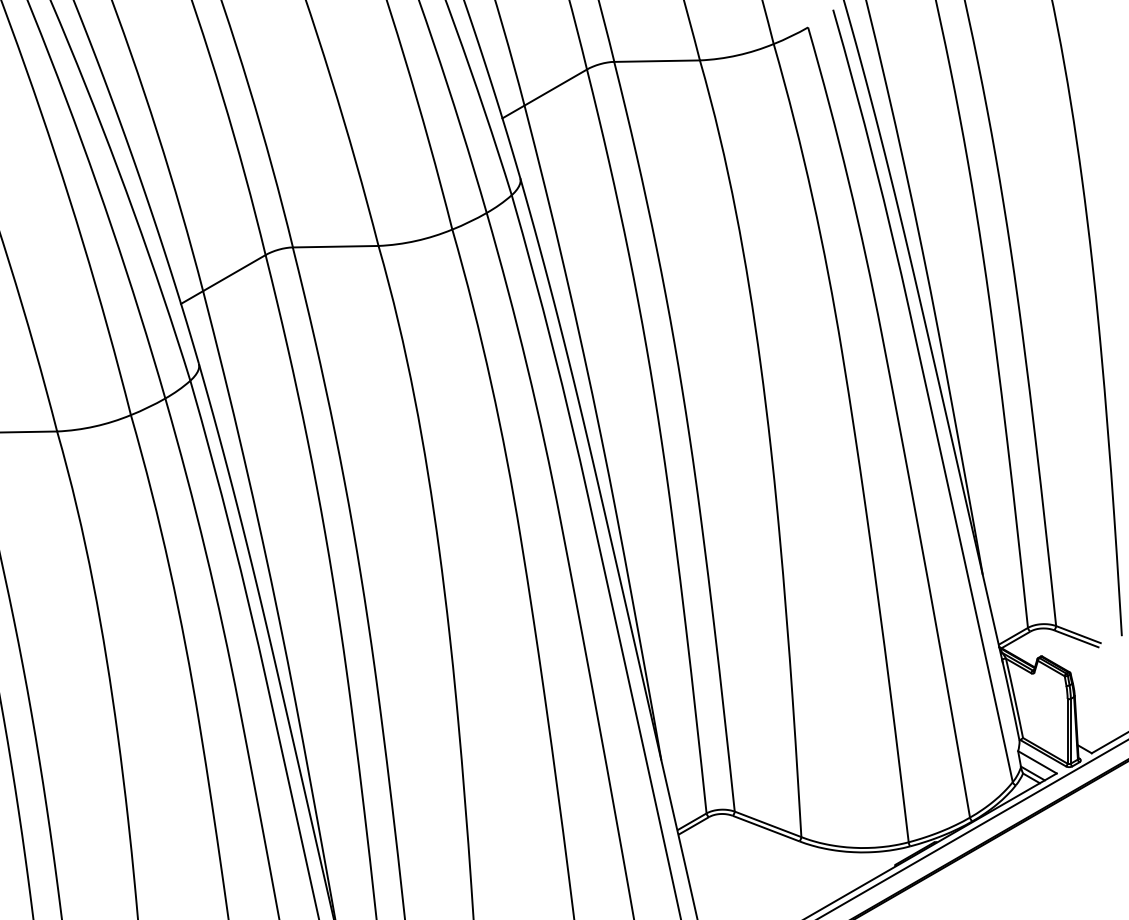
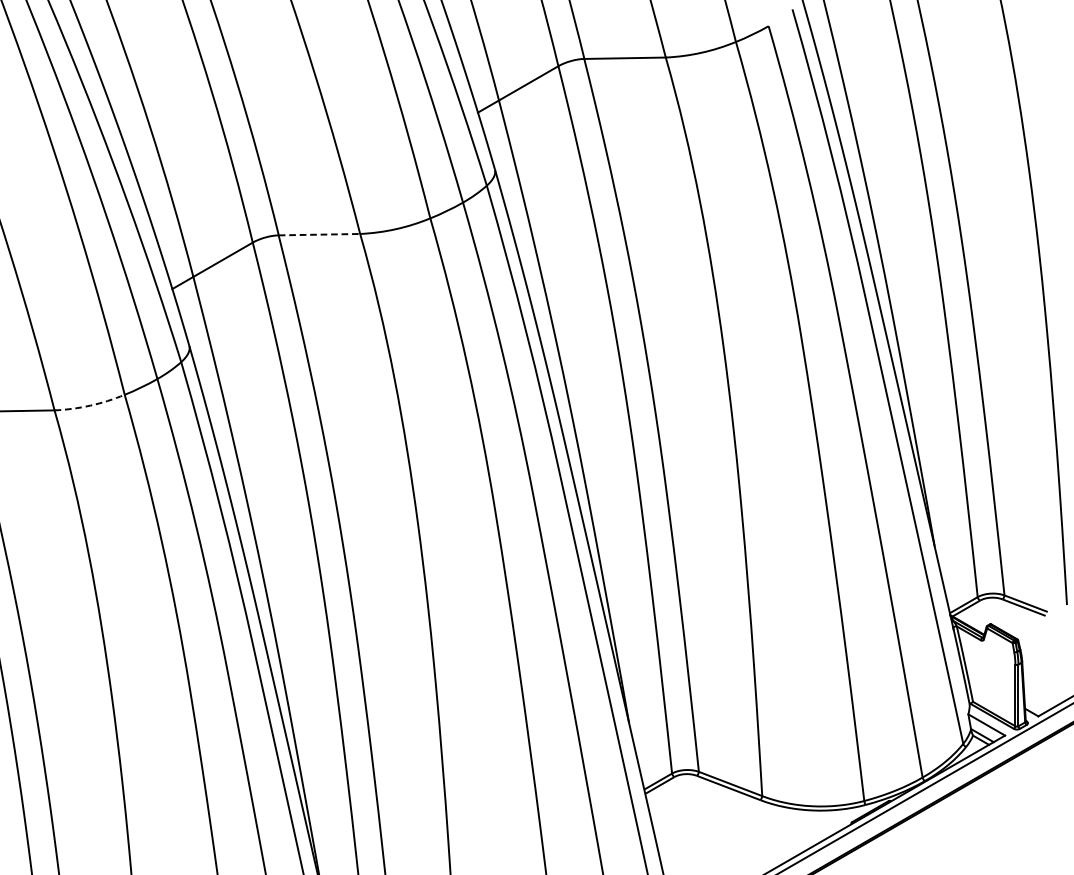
line: (335, 246) -> (319, 234), solid -> dashed
arc: (94, 426) -> (90, 405), solid -> dashed

